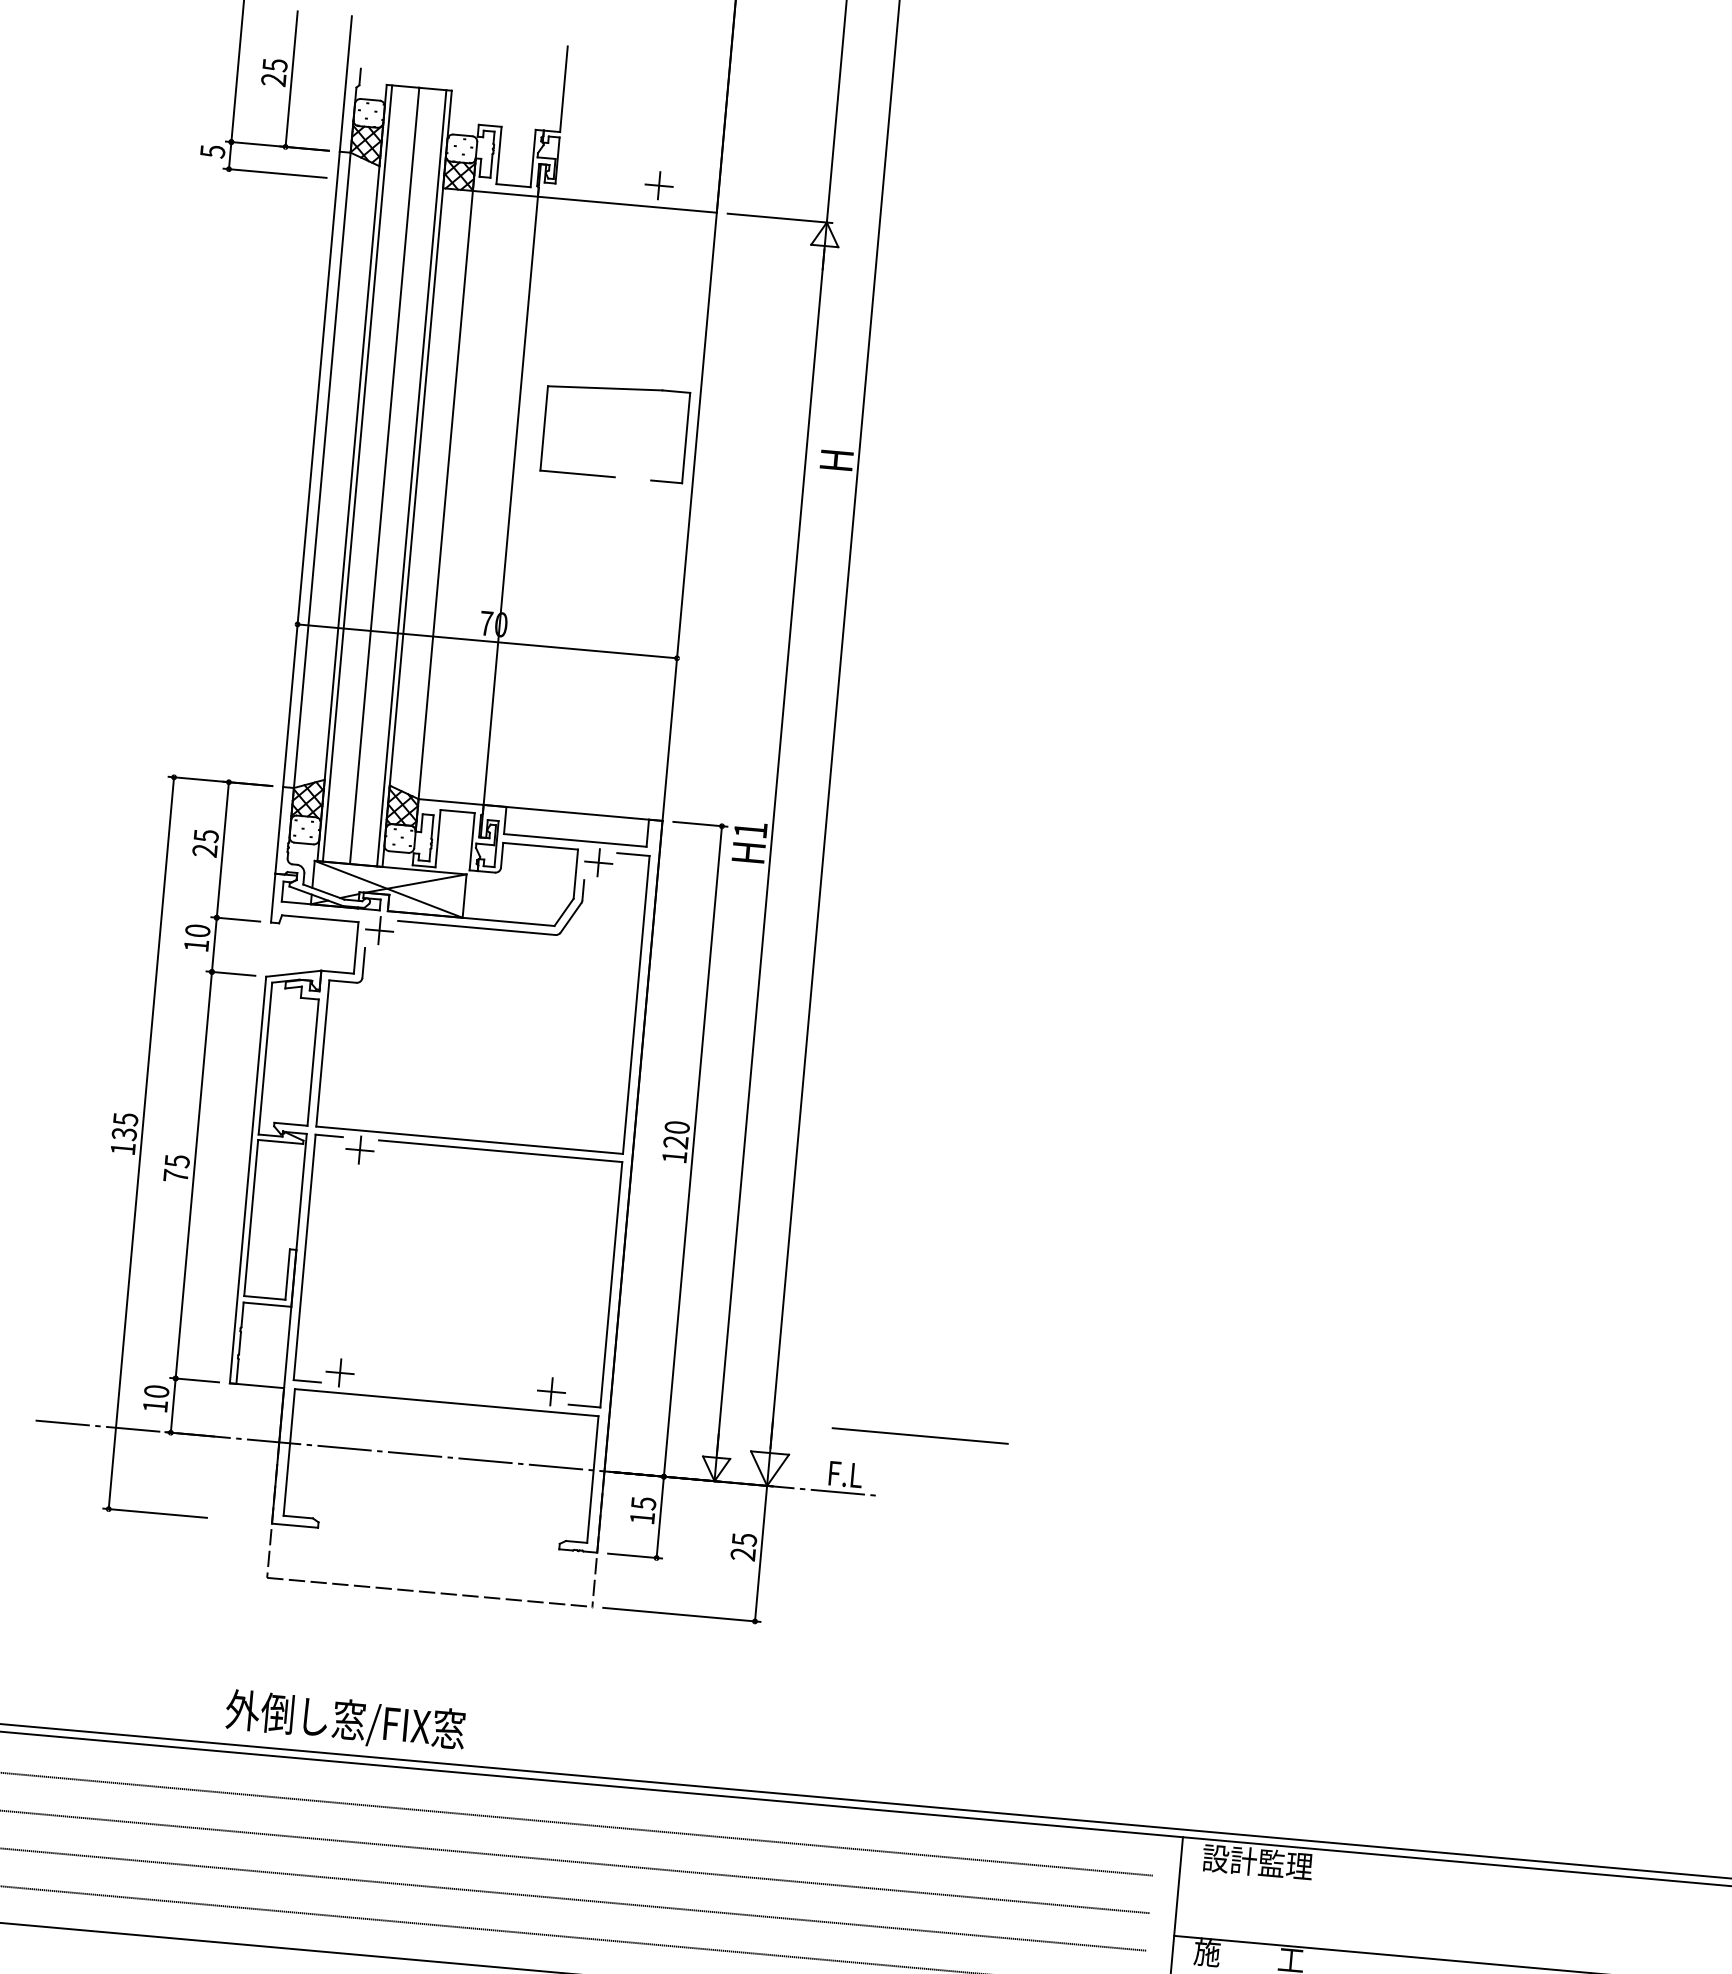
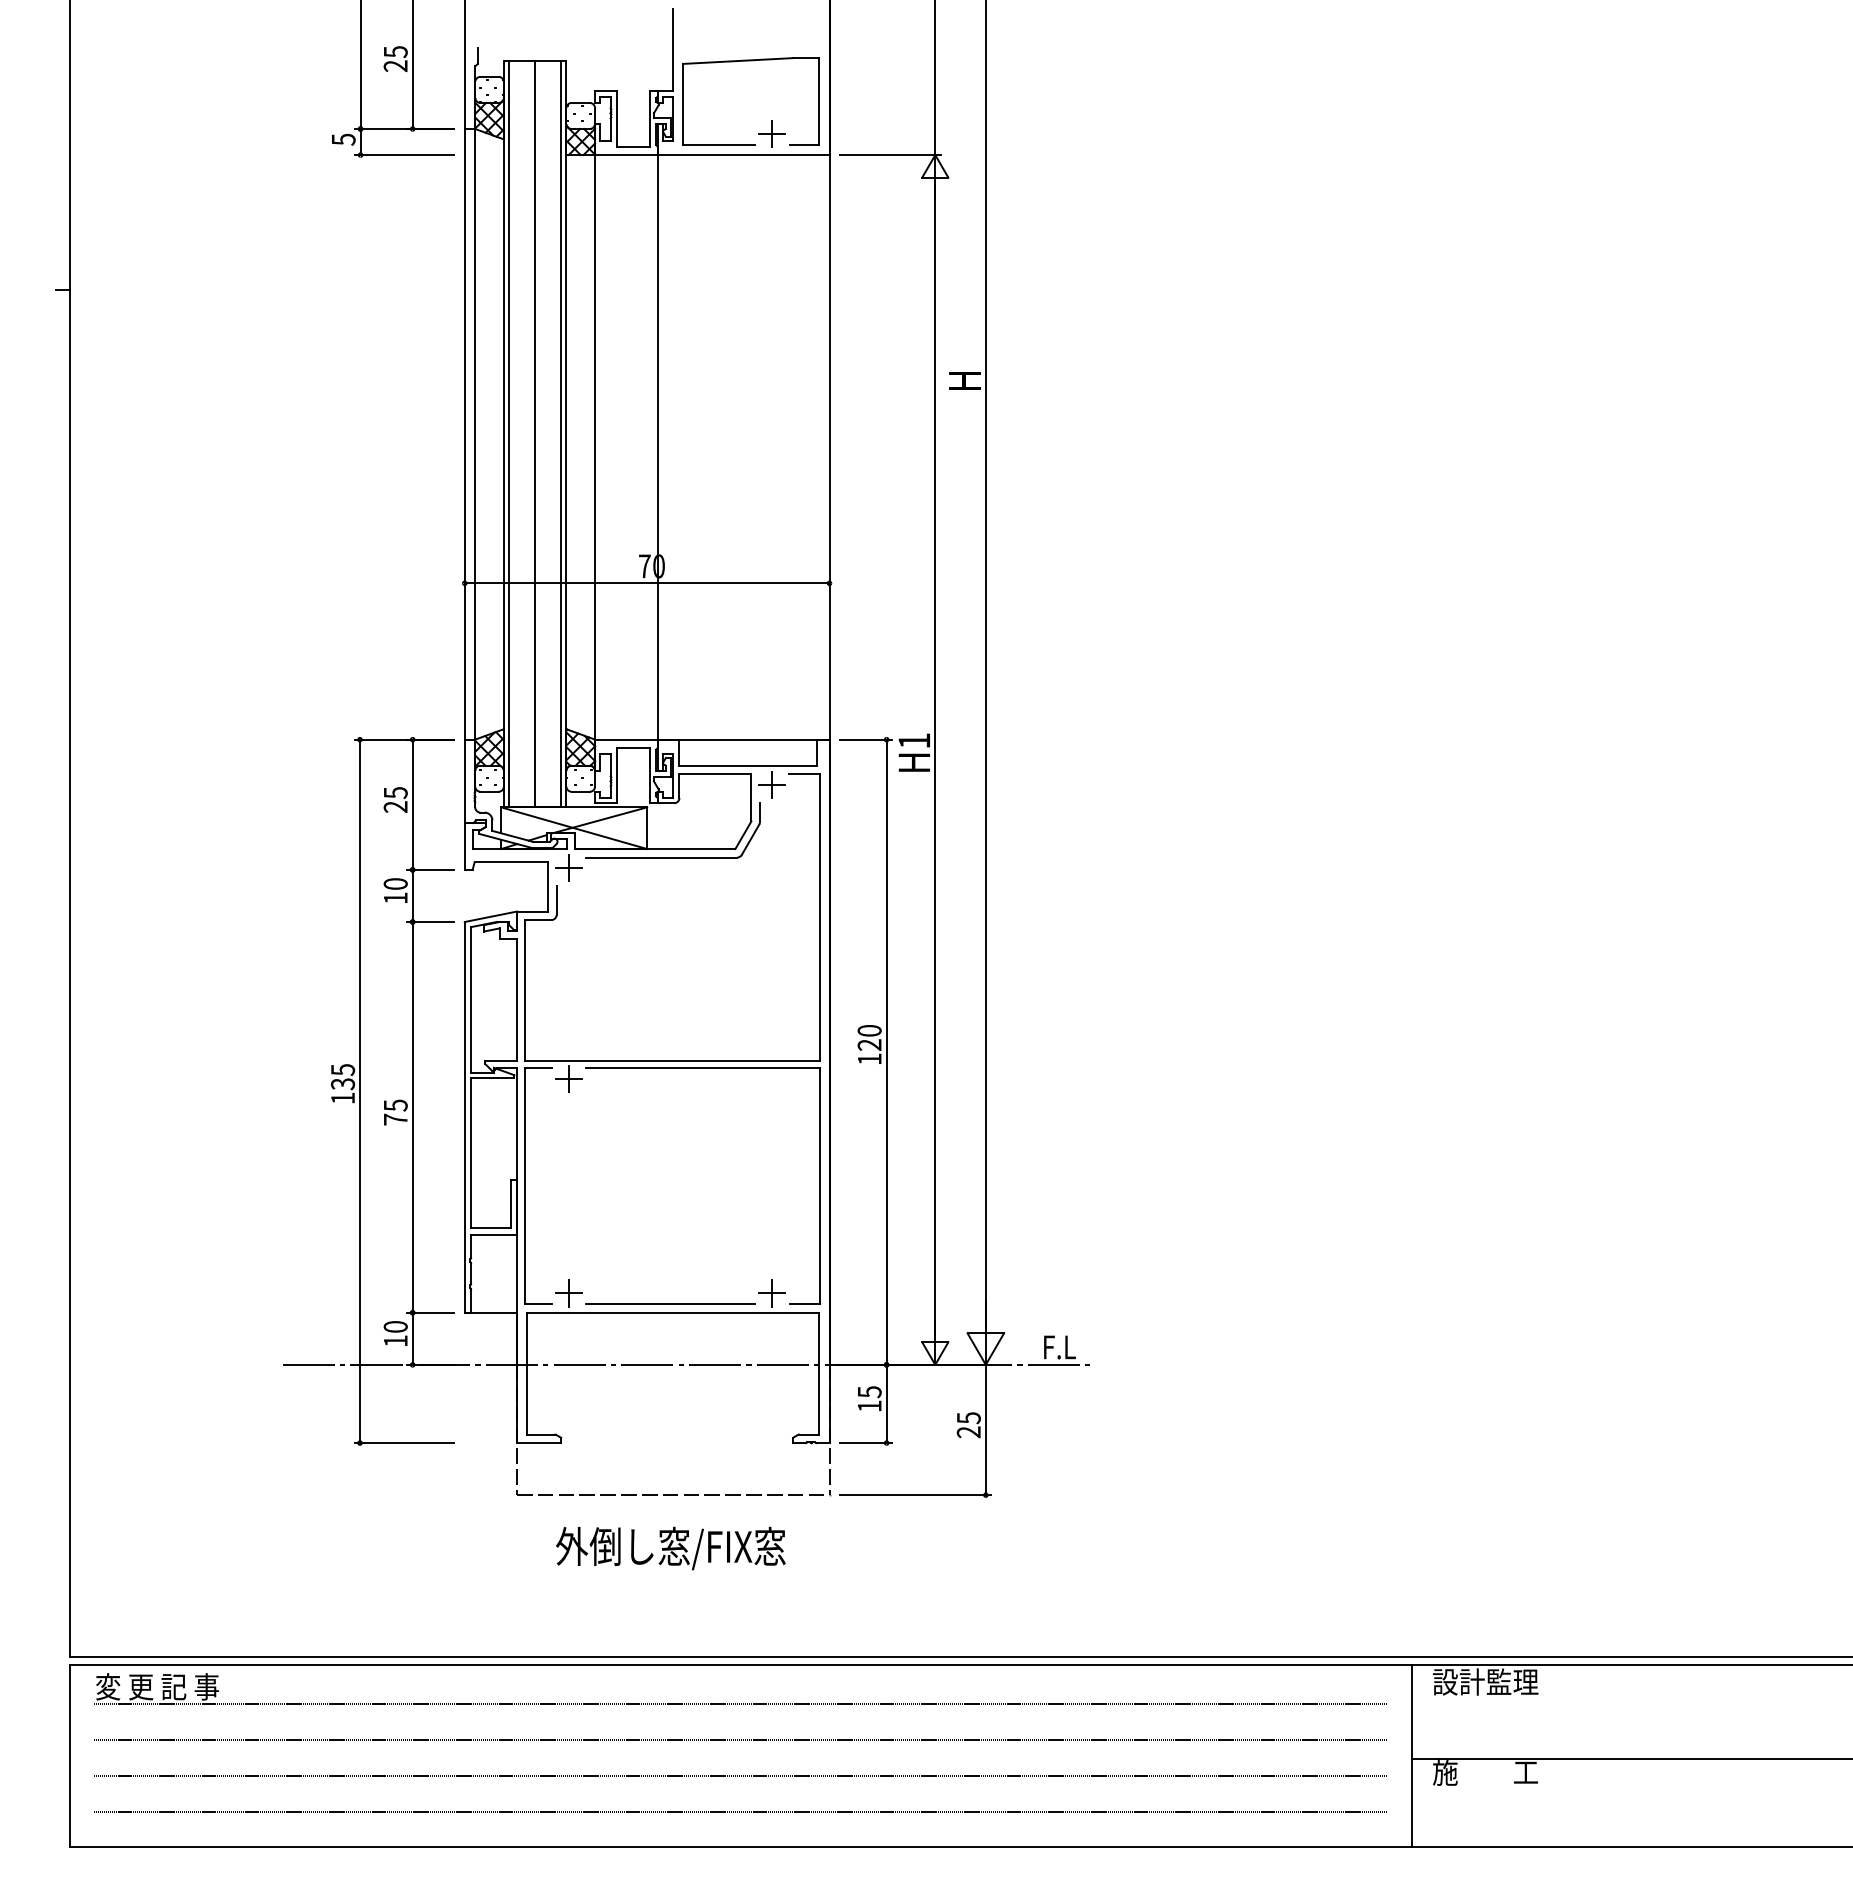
part: (618, 389) -> (750, 61), moved
line: (920, 1435) -> (670, 1303), moved
text: (345, 1721) -> (670, 1548), moved

